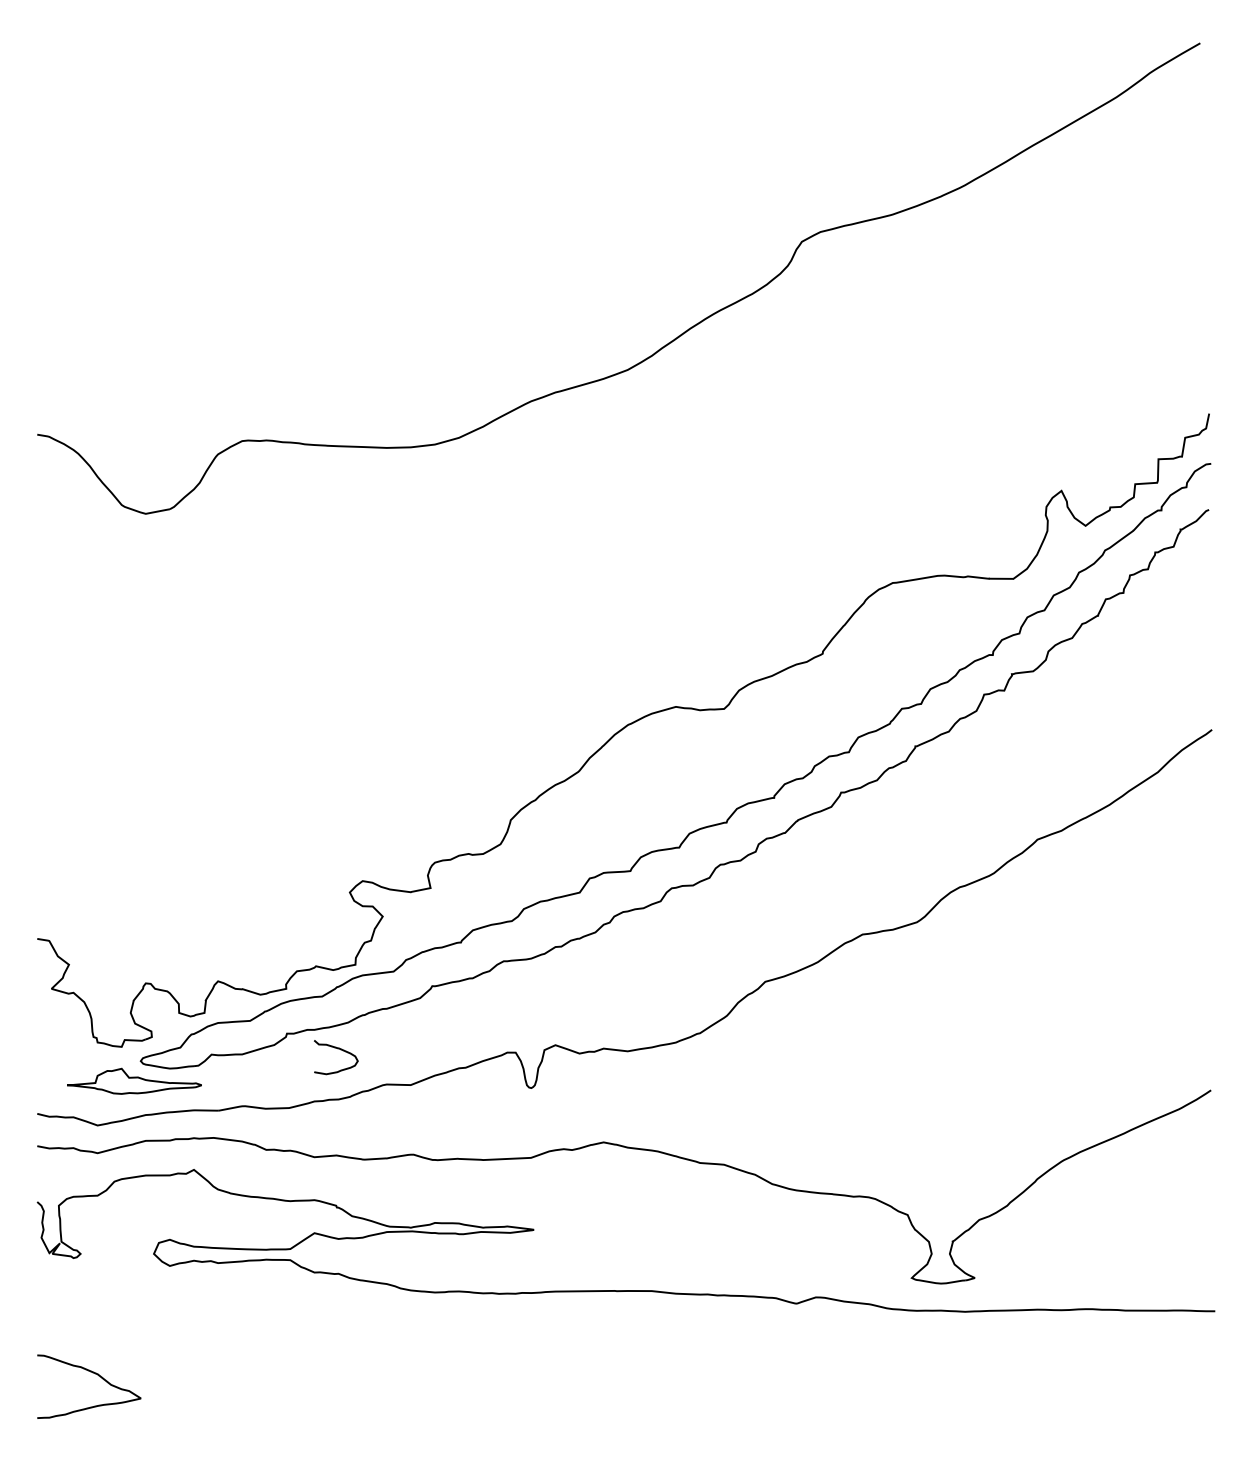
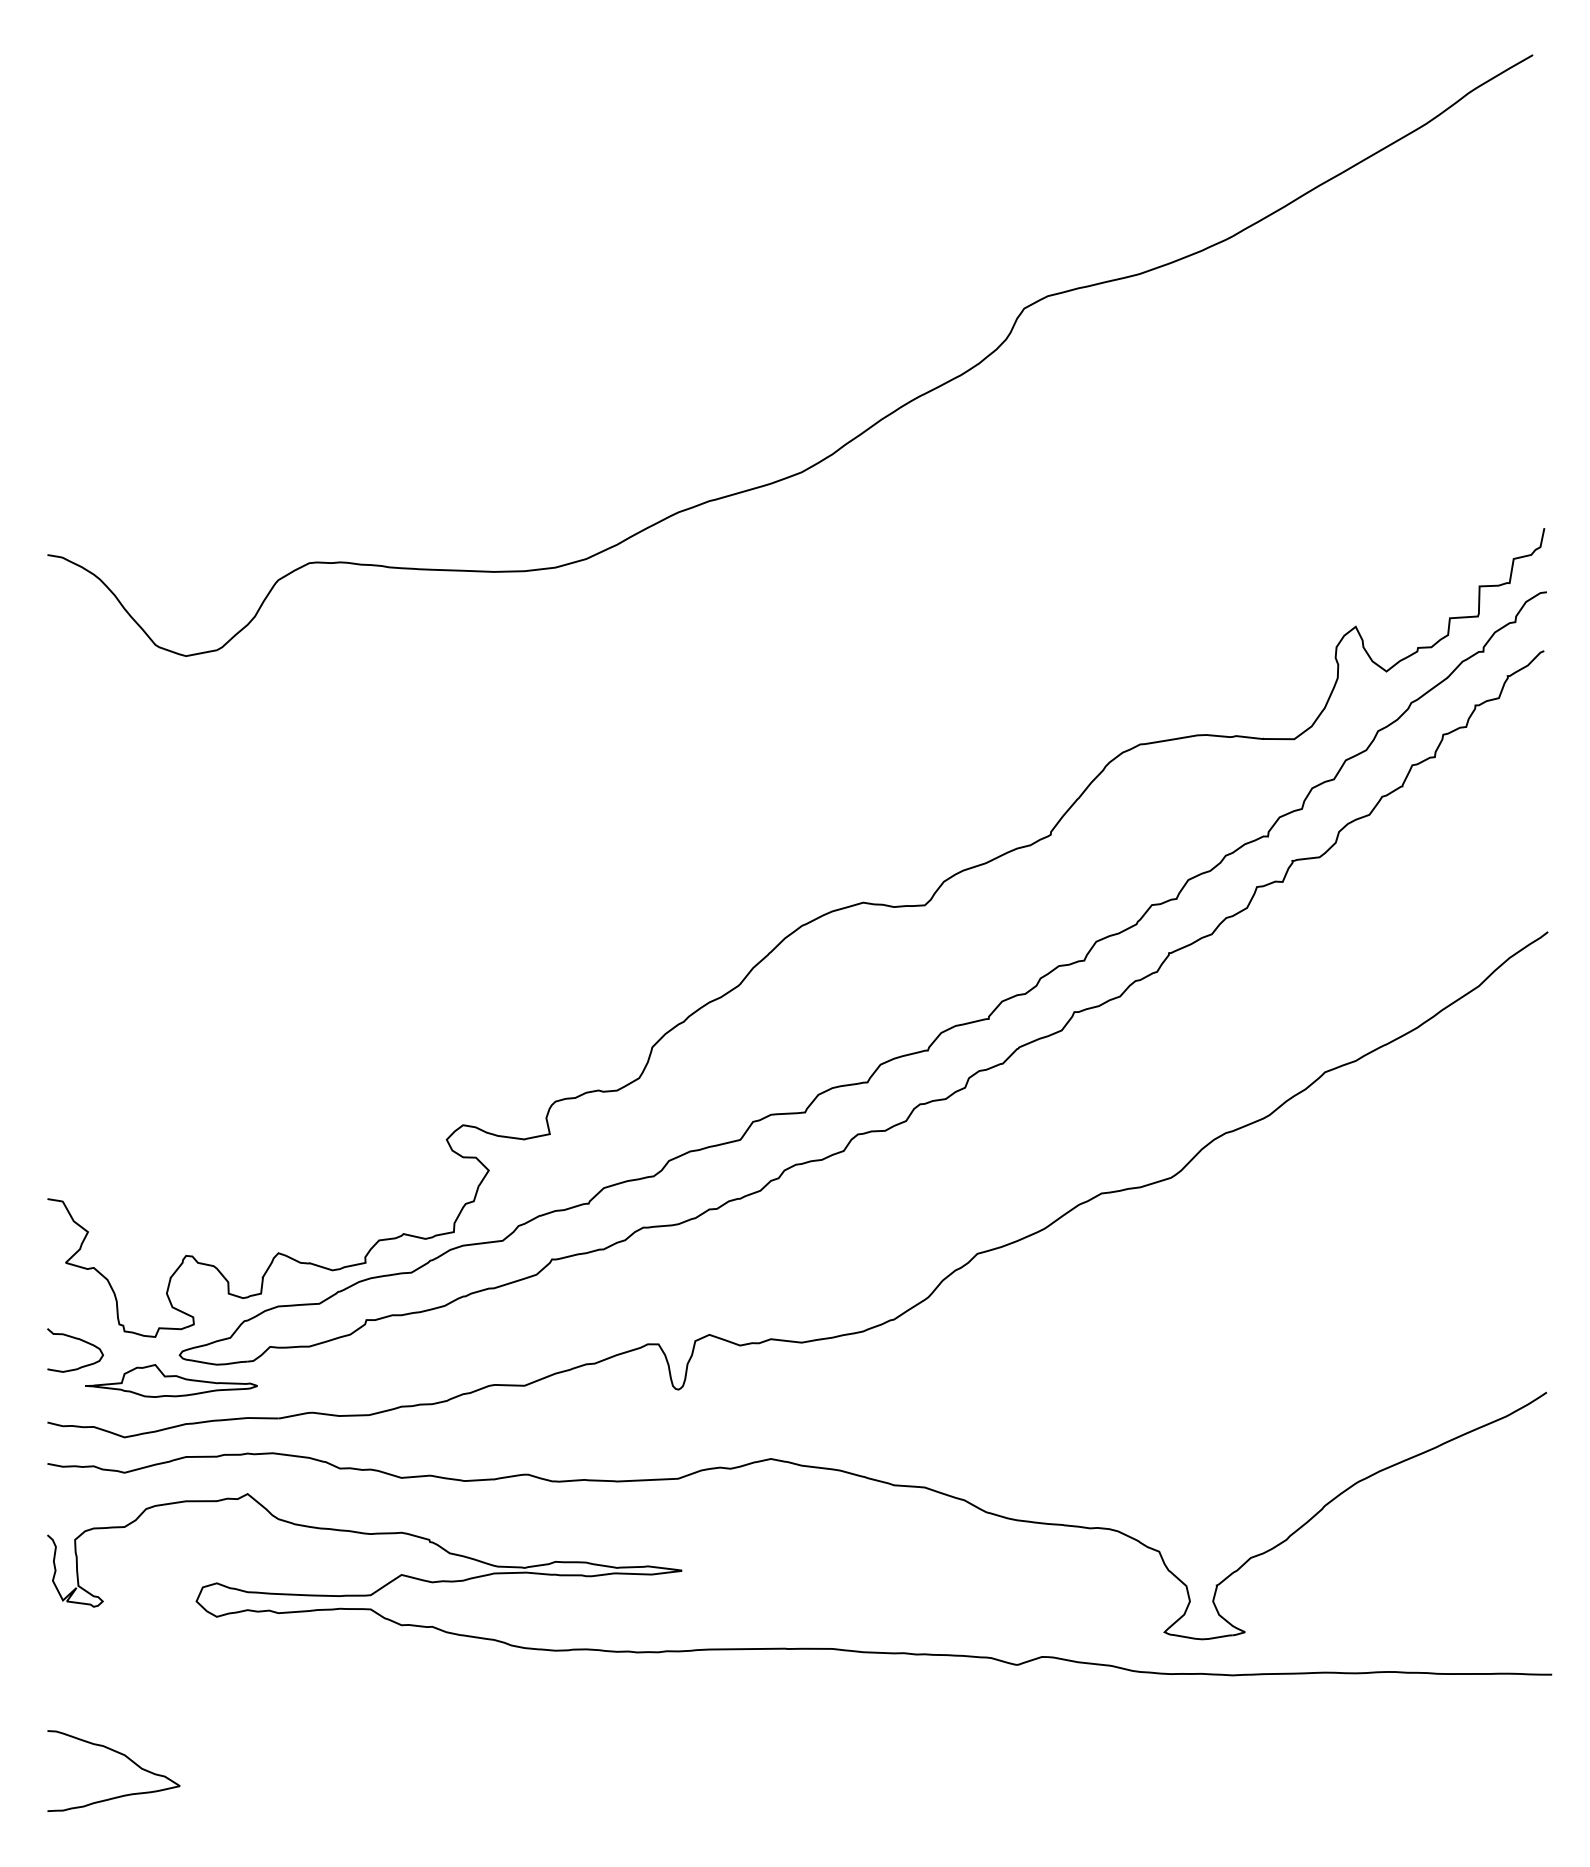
curve: (337, 1049) -> (77, 1340), moved

